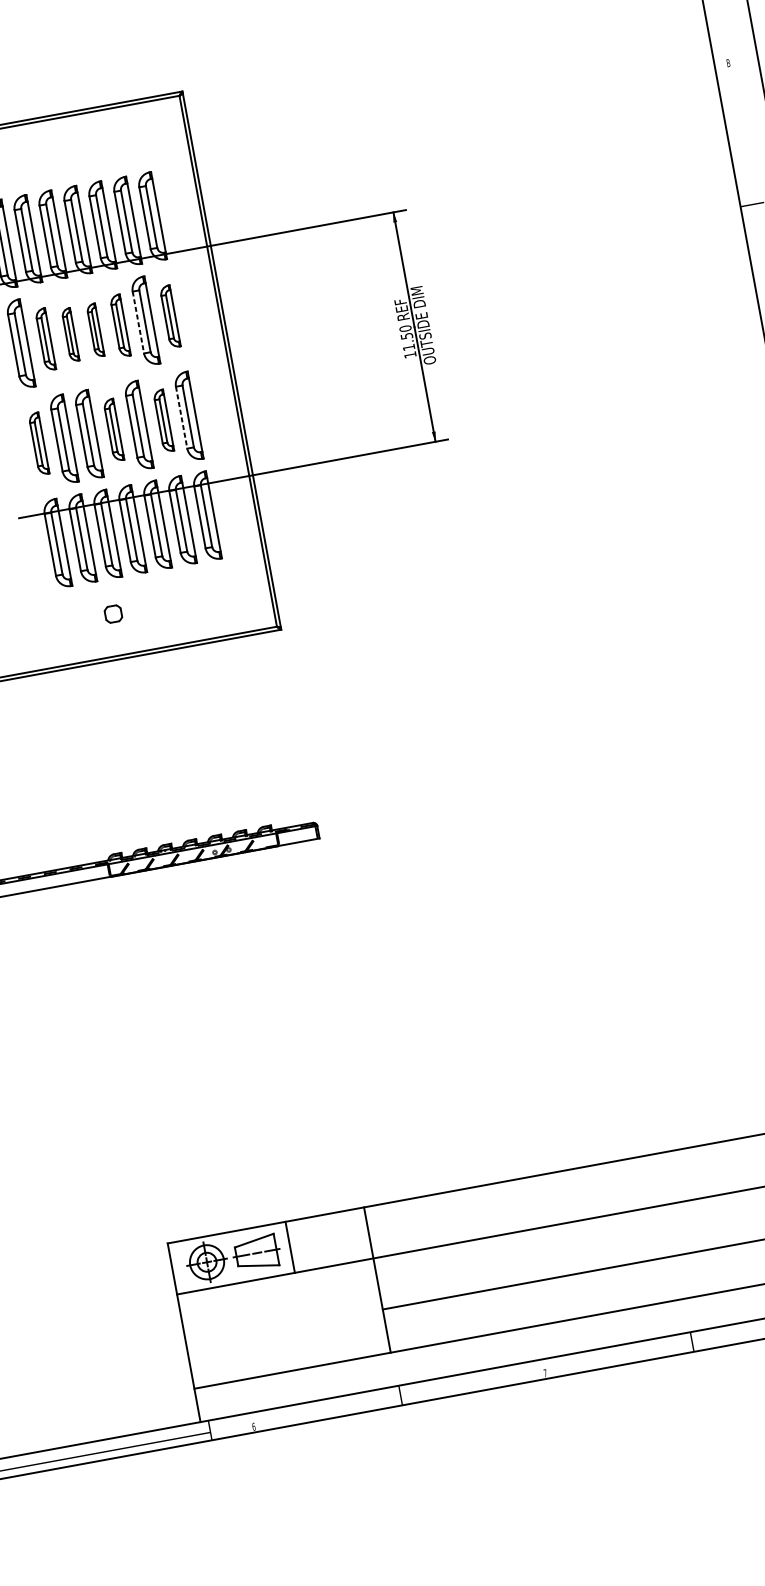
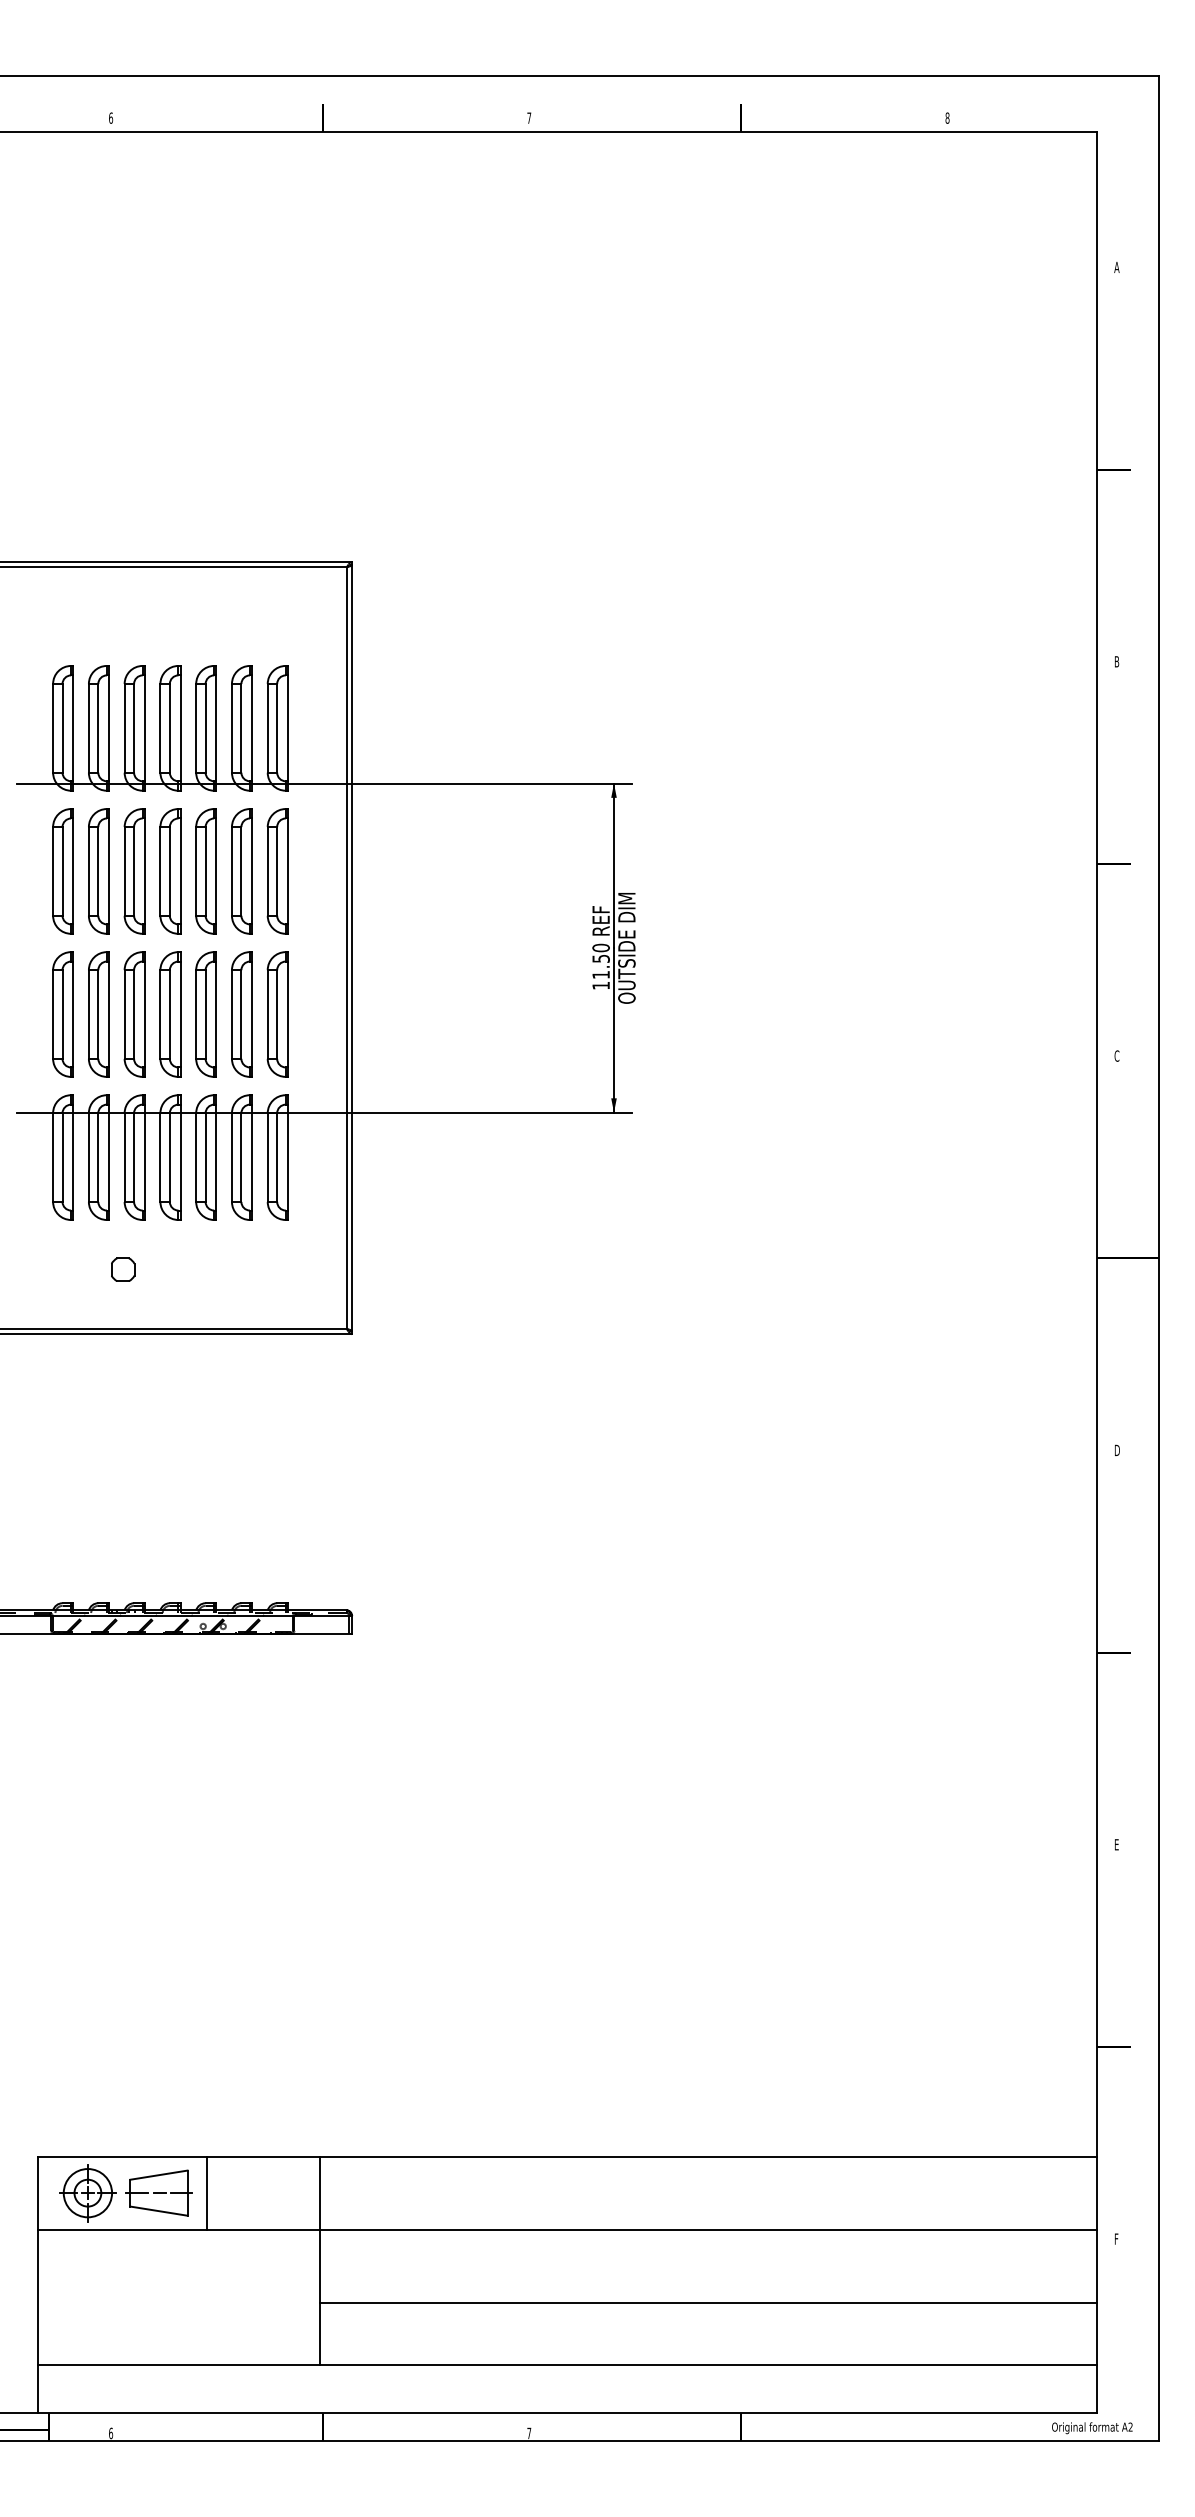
part: (170, 316) -> (277, 871), size x1.43
line: (138, 322) -> (231, 871), dashed -> solid
part: (119, 325) -> (205, 871), size x1.43
part: (95, 330) -> (170, 871), size x1.67
part: (70, 335) -> (134, 871), size x1.67
part: (45, 339) -> (98, 871), size x1.43
line: (181, 418) -> (267, 1015), dashed -> solid
part: (163, 421) -> (241, 1014), size x1.43
part: (113, 430) -> (170, 1014), size x1.43
part: (38, 443) -> (62, 1014), size x1.43

